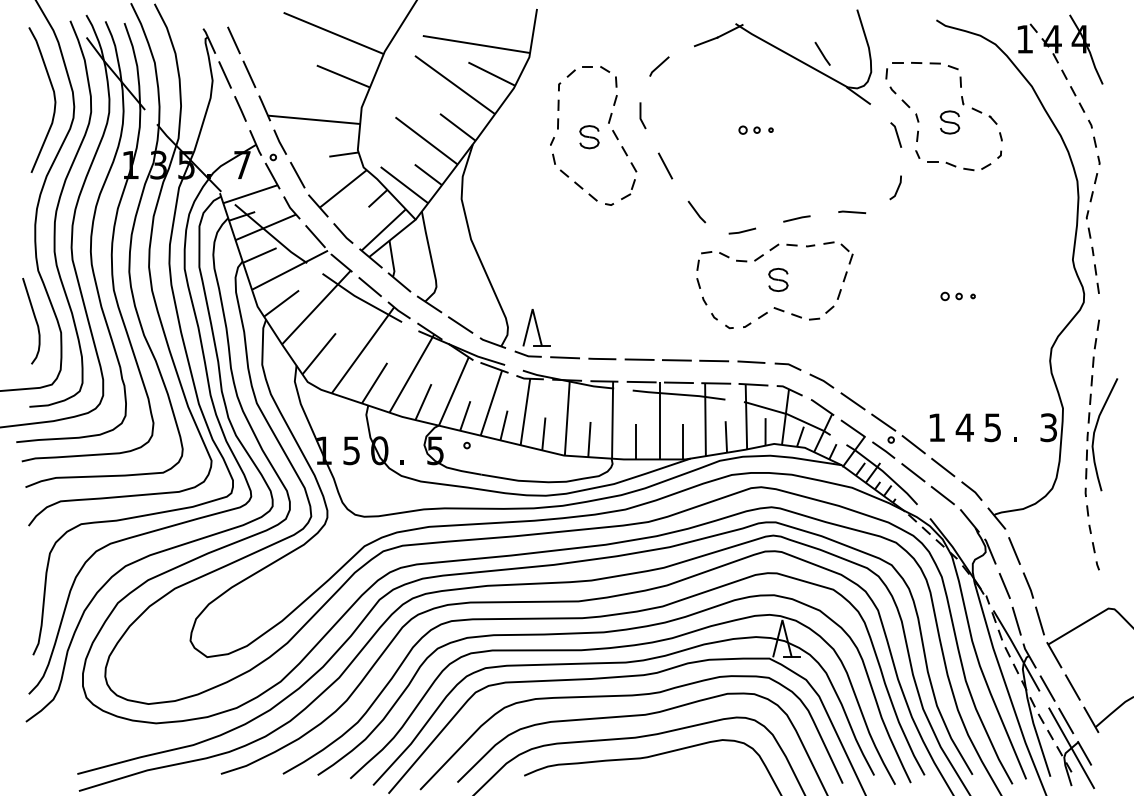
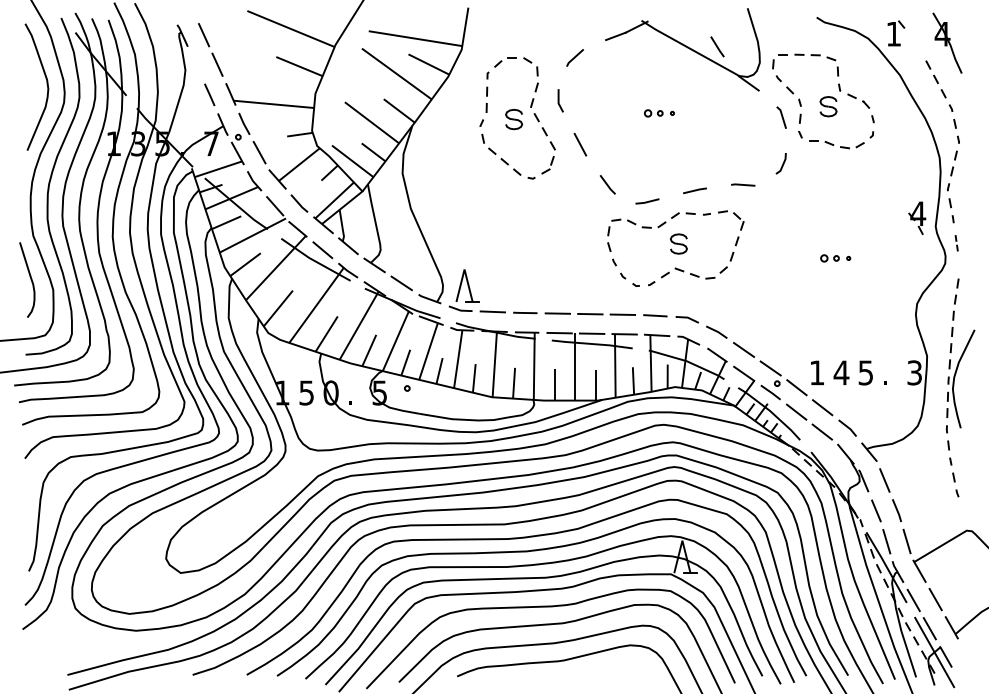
part: (1051, 44) -> (917, 218), moved
line: (224, 74) -> (195, 64), removed
part: (1096, 278) -> (956, 242), size x0.6

